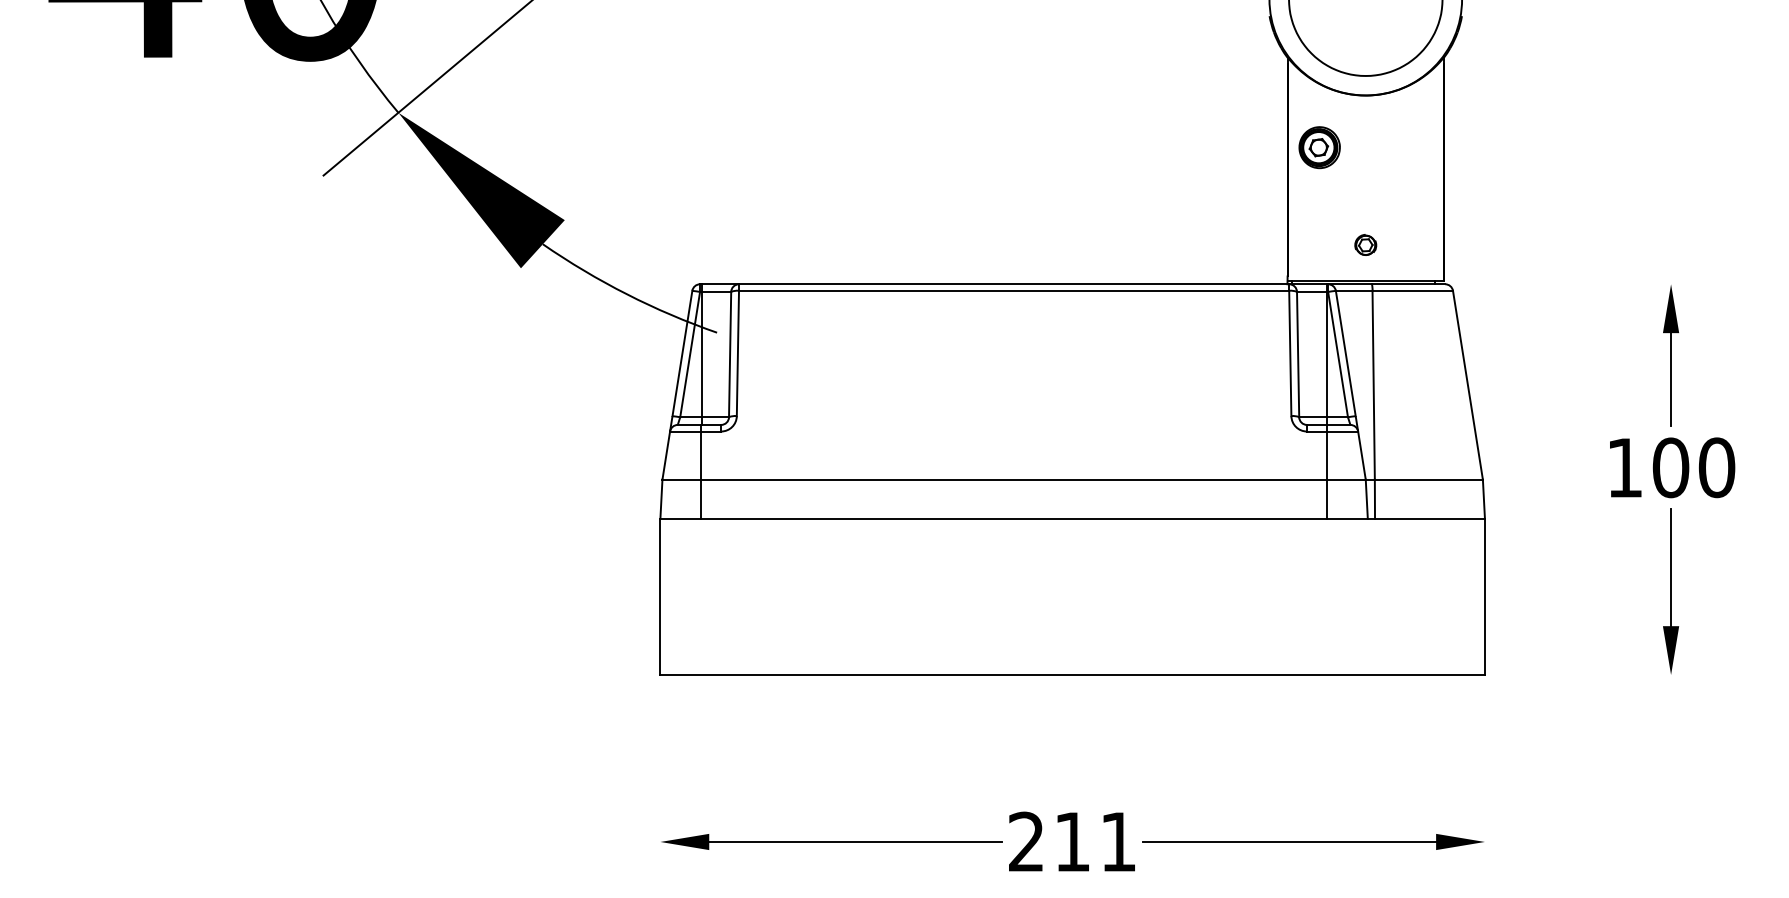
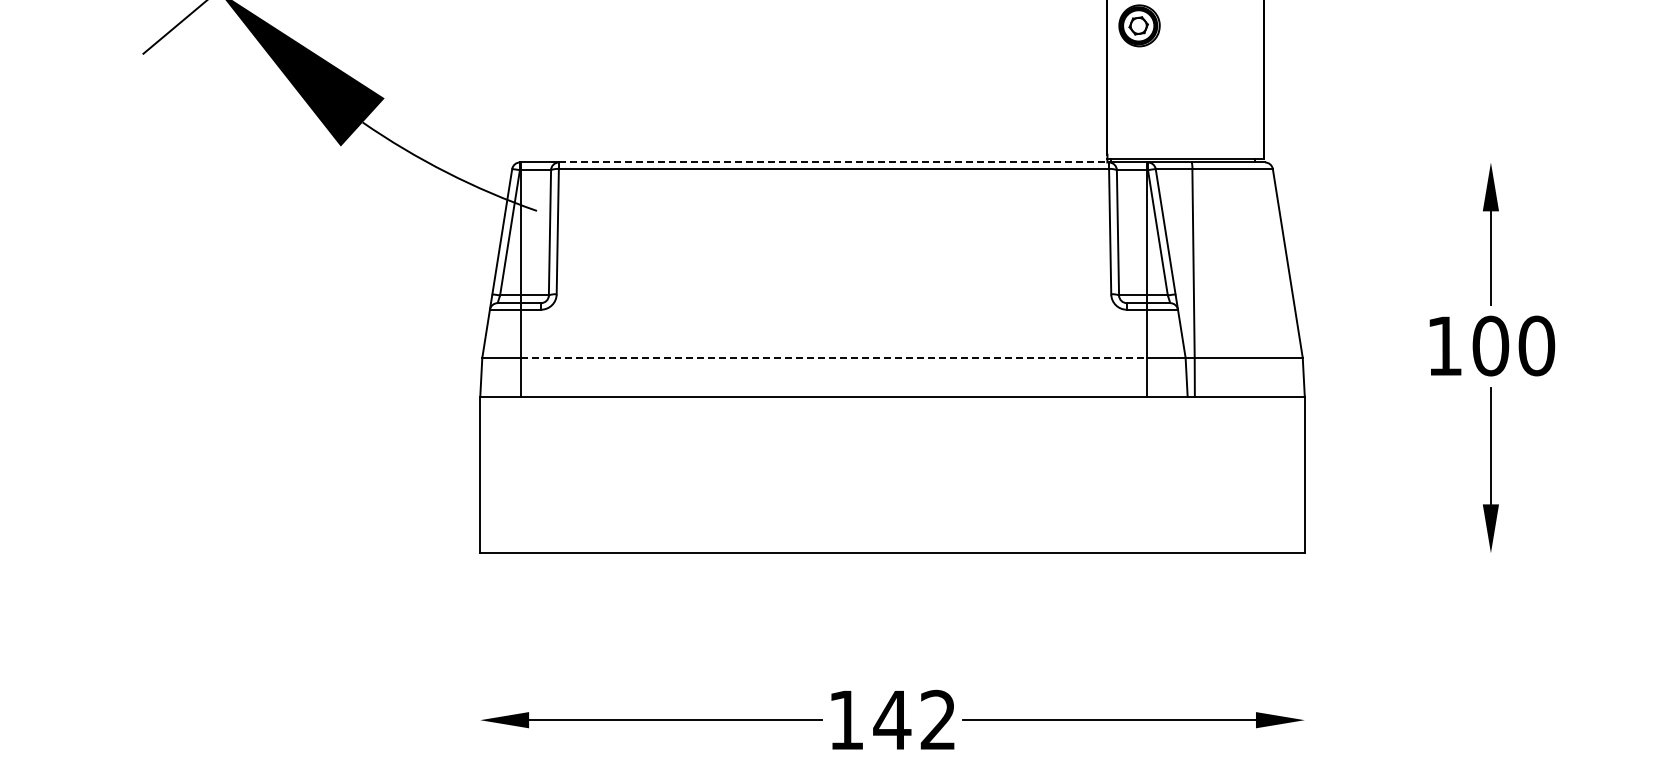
part: (1365, 244) -> (1185, 122), removed
line: (1014, 284) -> (834, 162), solid -> dashed
line: (1014, 479) -> (834, 357), solid -> dashed
text: (1071, 841) -> (891, 719), 211 -> 142

